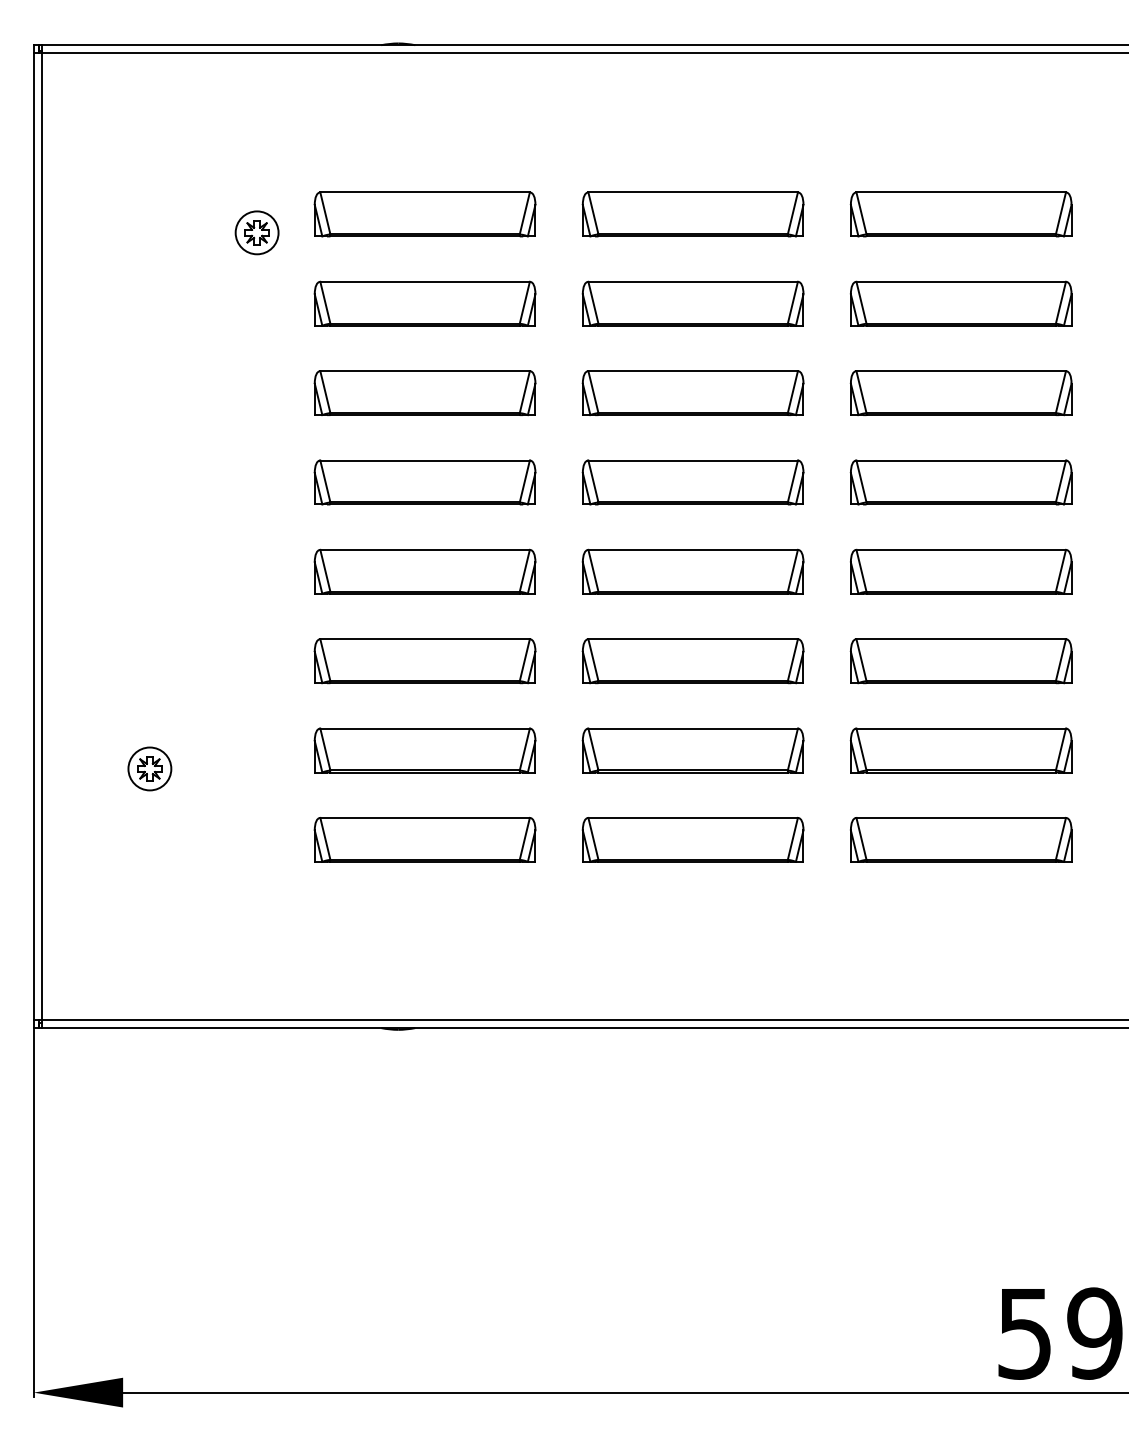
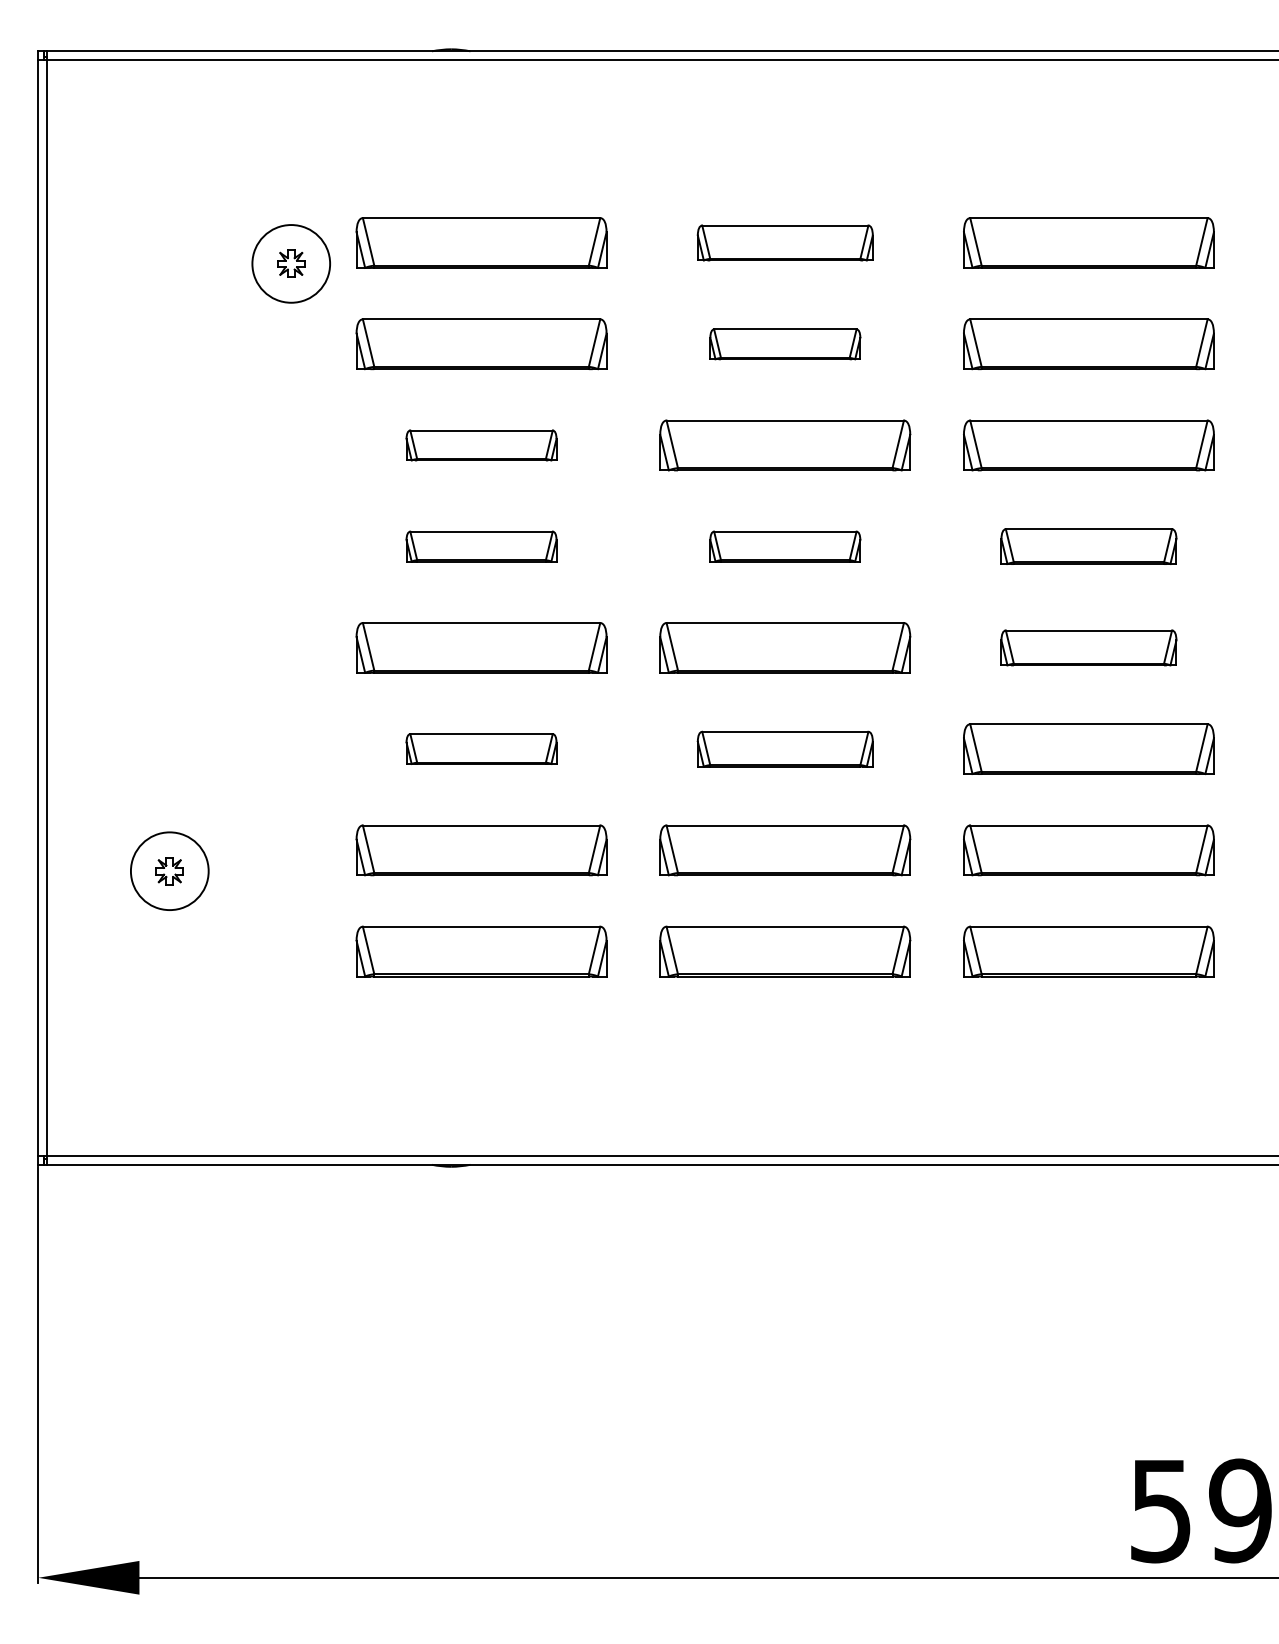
part: (693, 213) -> (785, 242), size x0.7
circle: (256, 232) -> (290, 263), size x1.6
part: (693, 304) -> (785, 344), size x0.6
part: (425, 393) -> (481, 445), size x0.6
part: (425, 482) -> (481, 546), size x0.6
part: (693, 482) -> (785, 546), size x0.6
part: (960, 482) -> (1088, 546), size x0.7
part: (960, 571) -> (1088, 647), size x0.7
part: (425, 660) -> (481, 748), size x0.6
part: (693, 661) -> (785, 749), size x0.7
circle: (149, 768) -> (169, 870), size x1.6

